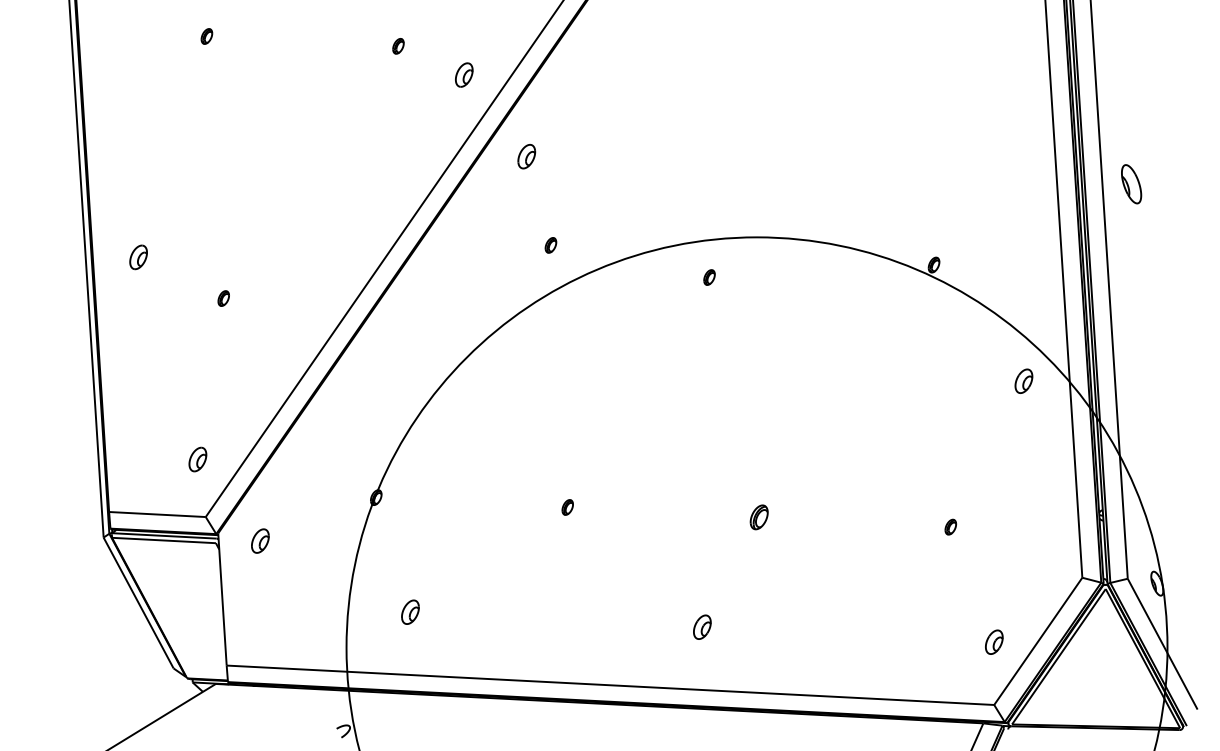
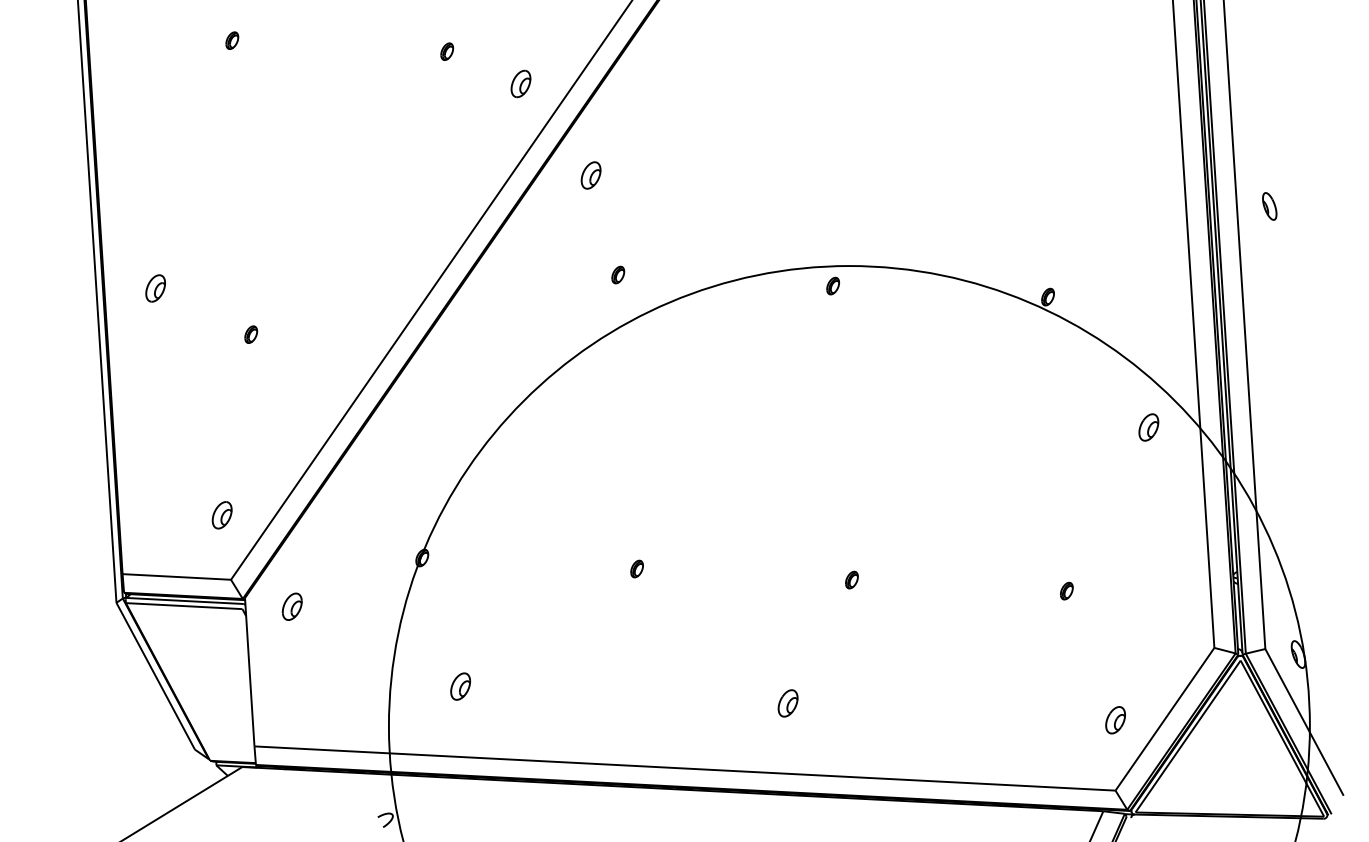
part: (1131, 184) -> (1269, 206), size x0.62
part: (708, 277) -> (832, 285), moved
part: (758, 516) -> (851, 579), size x0.62

